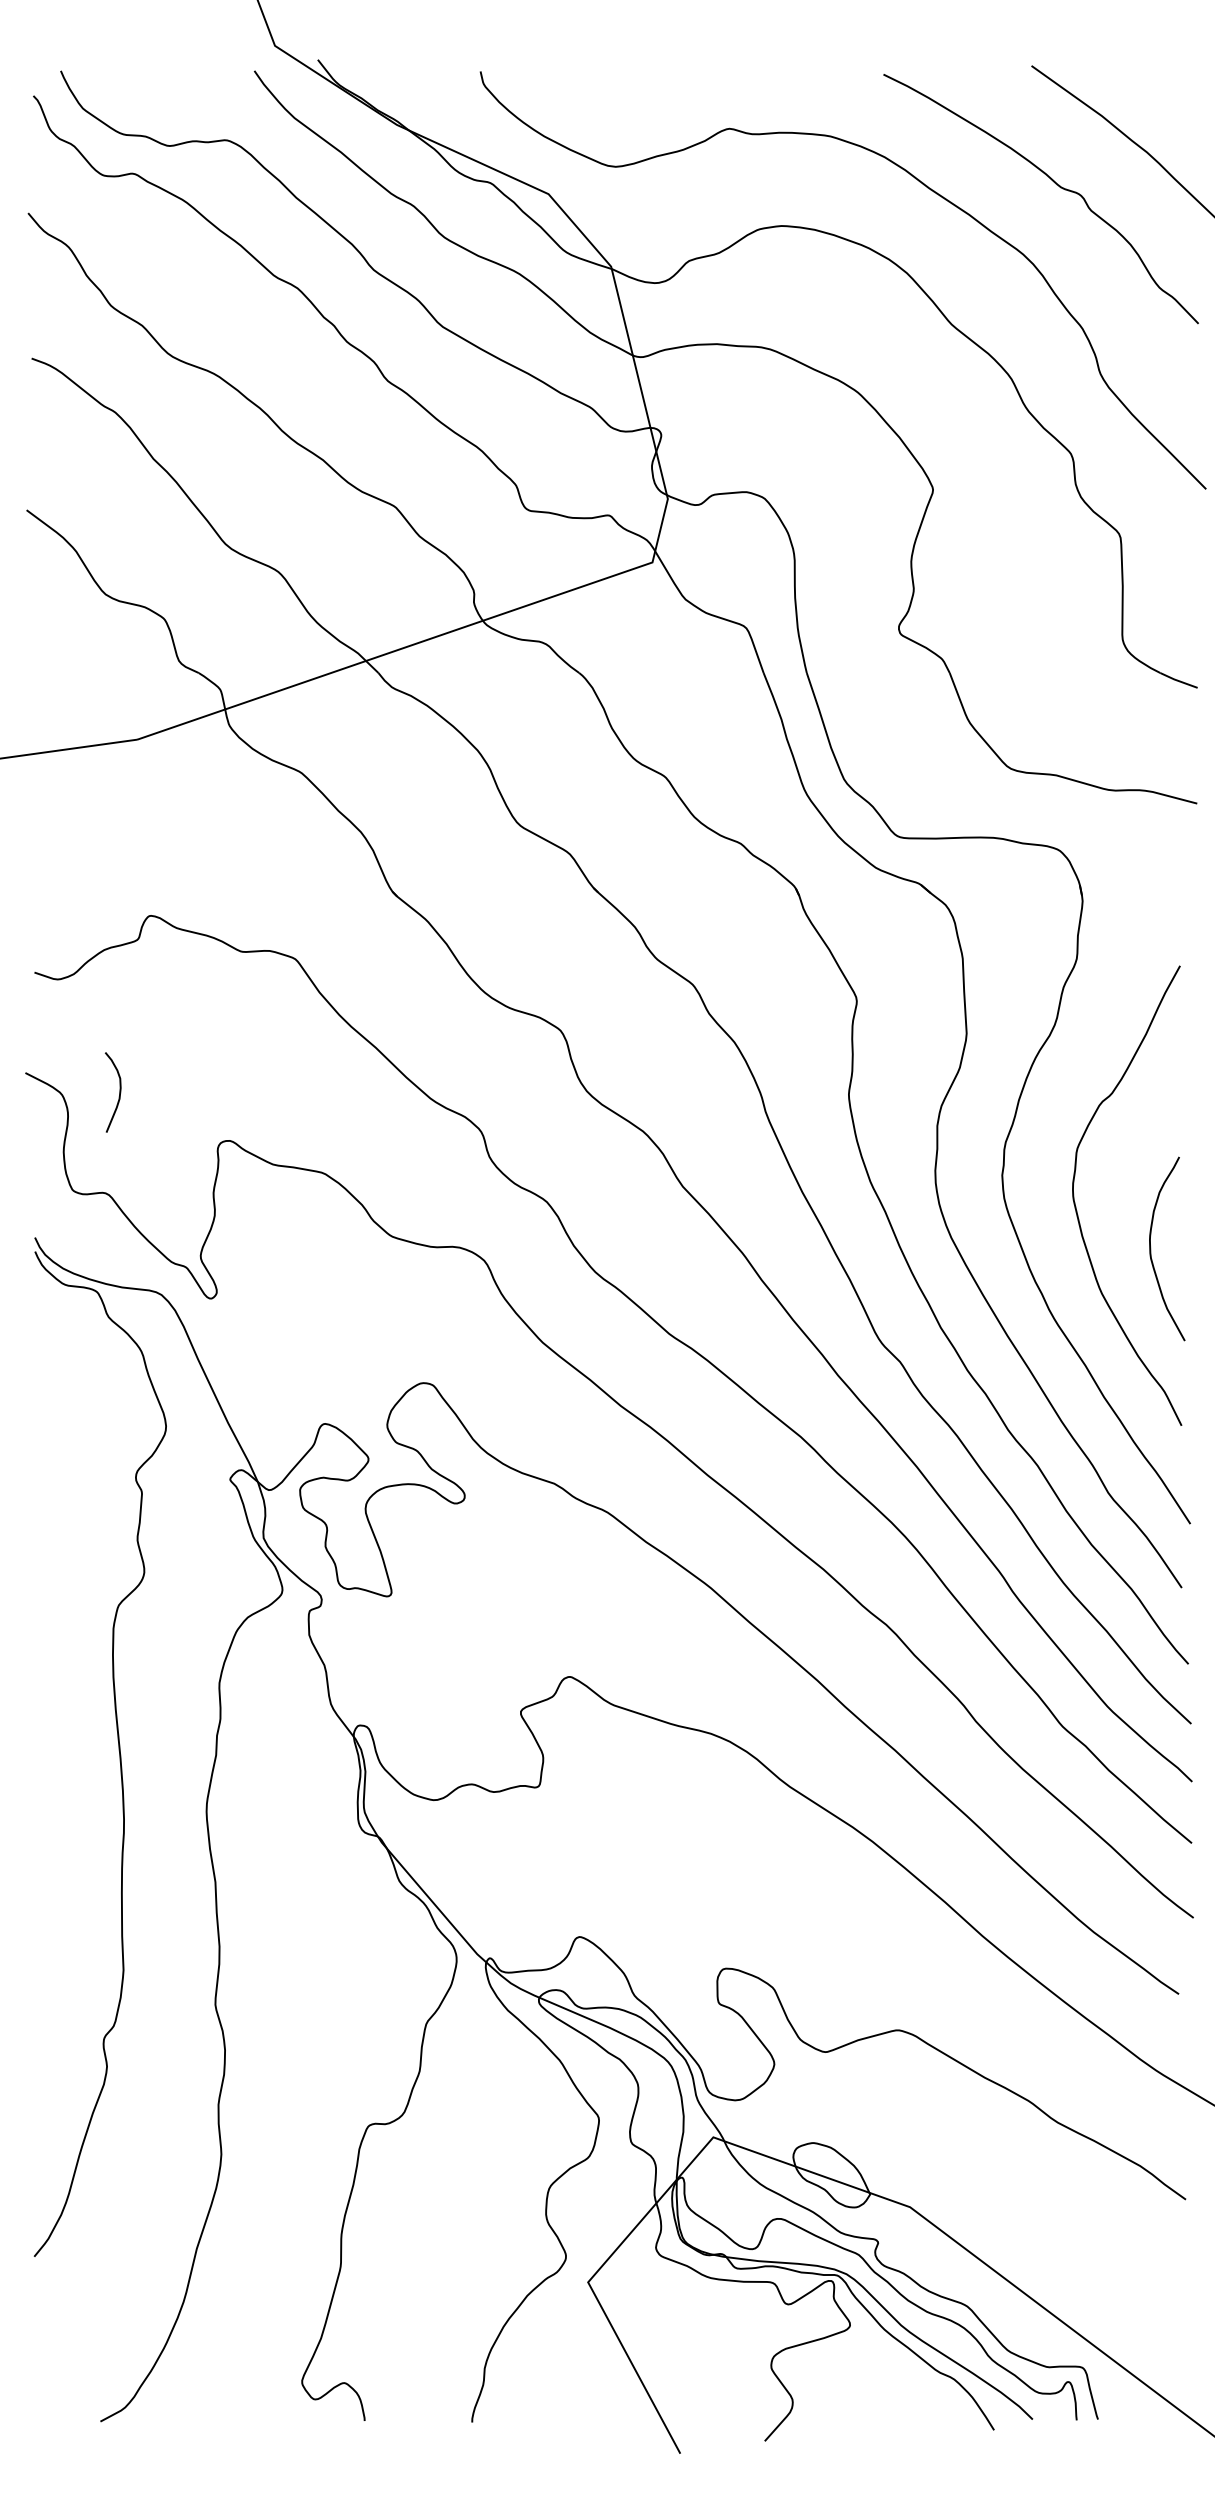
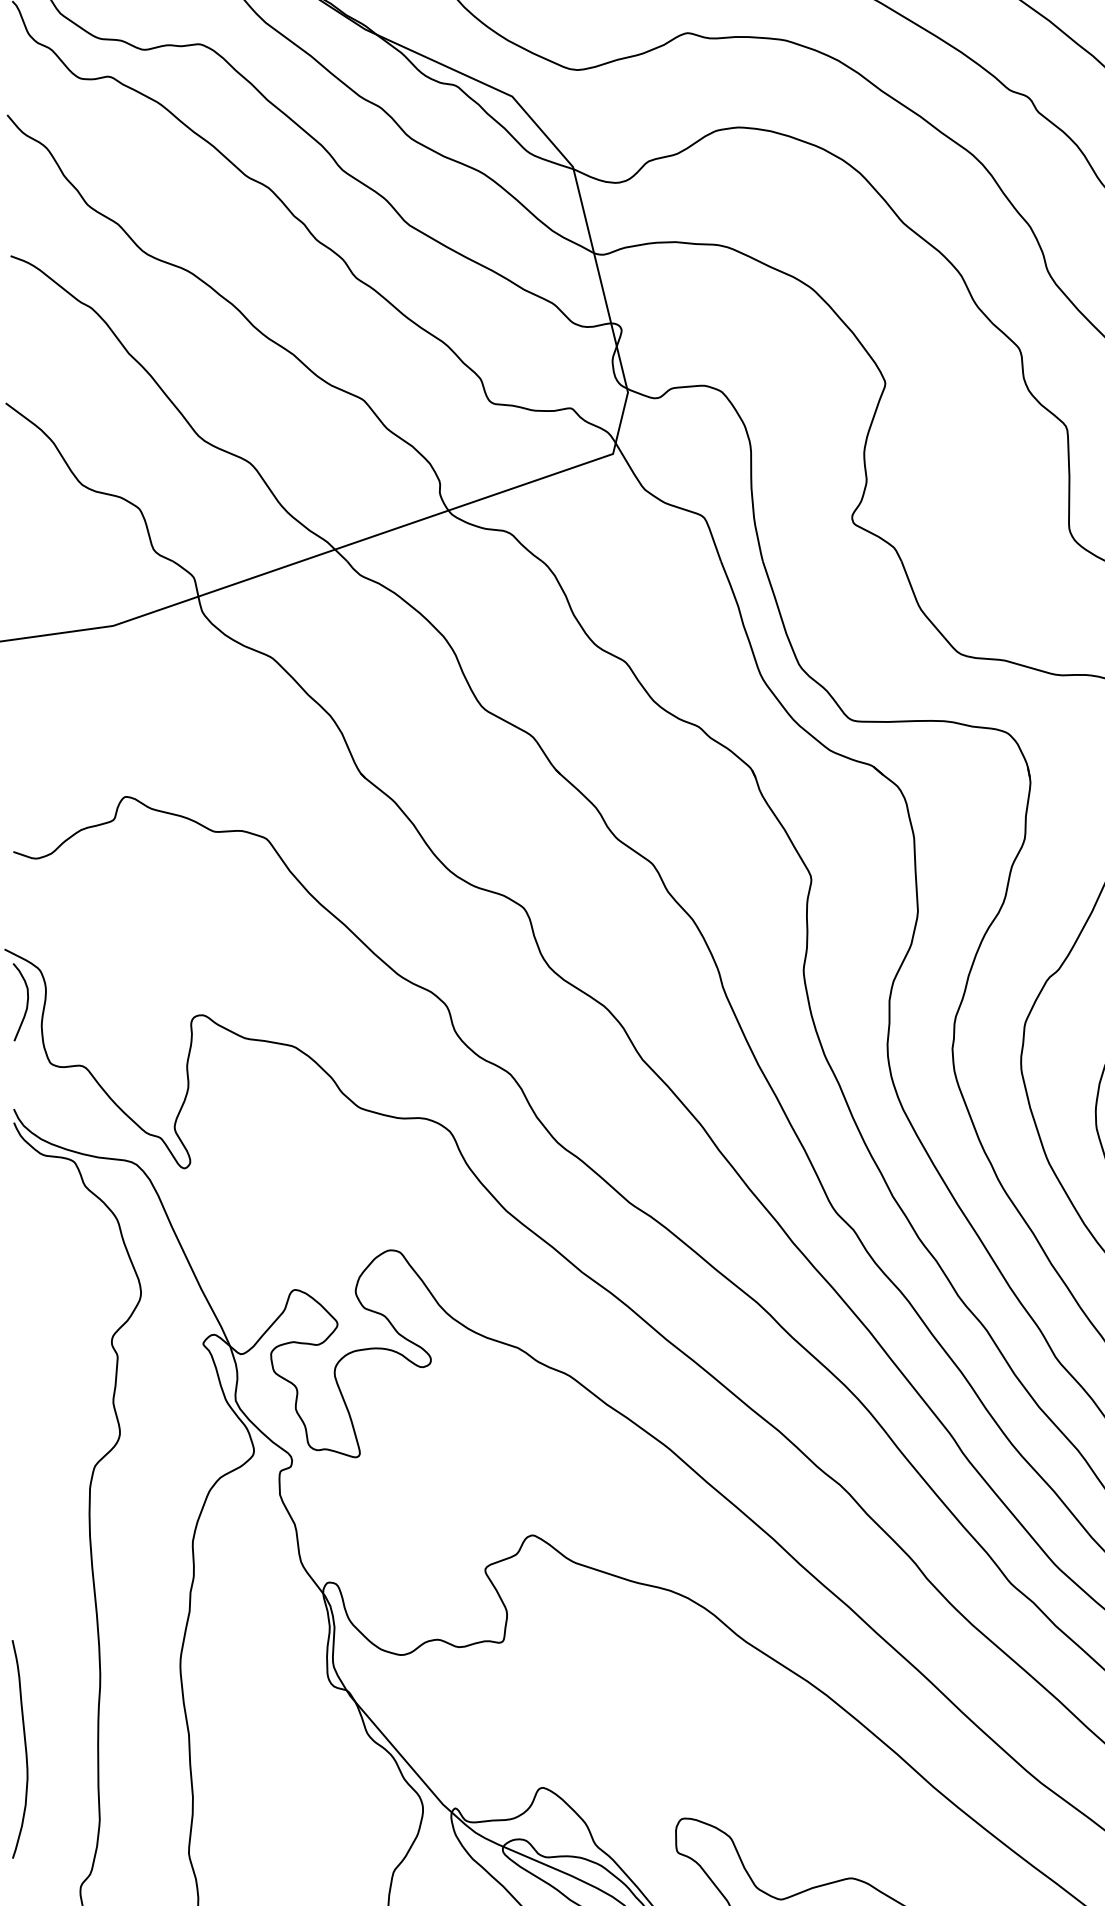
curve: (119, 1092) -> (26, 1002), moved
curve: (46, 1897) -> (25, 1749), added

